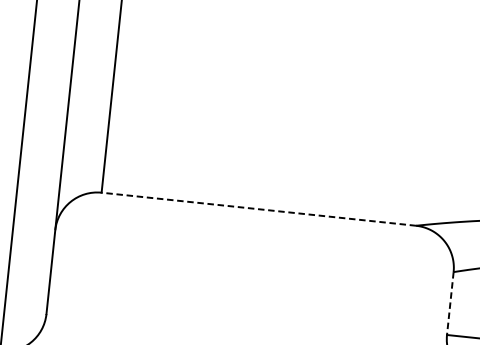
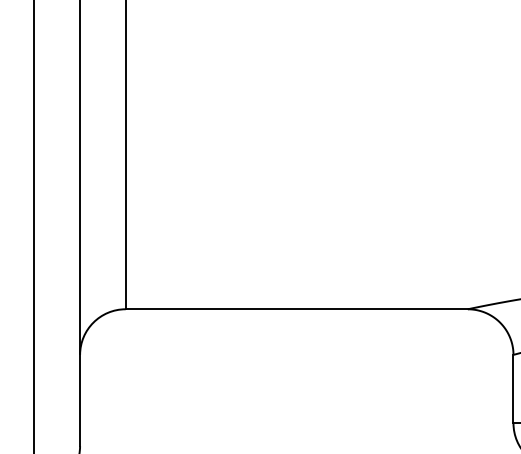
line: (258, 209) -> (296, 309), dashed -> solid
line: (450, 303) -> (513, 389), dashed -> solid

